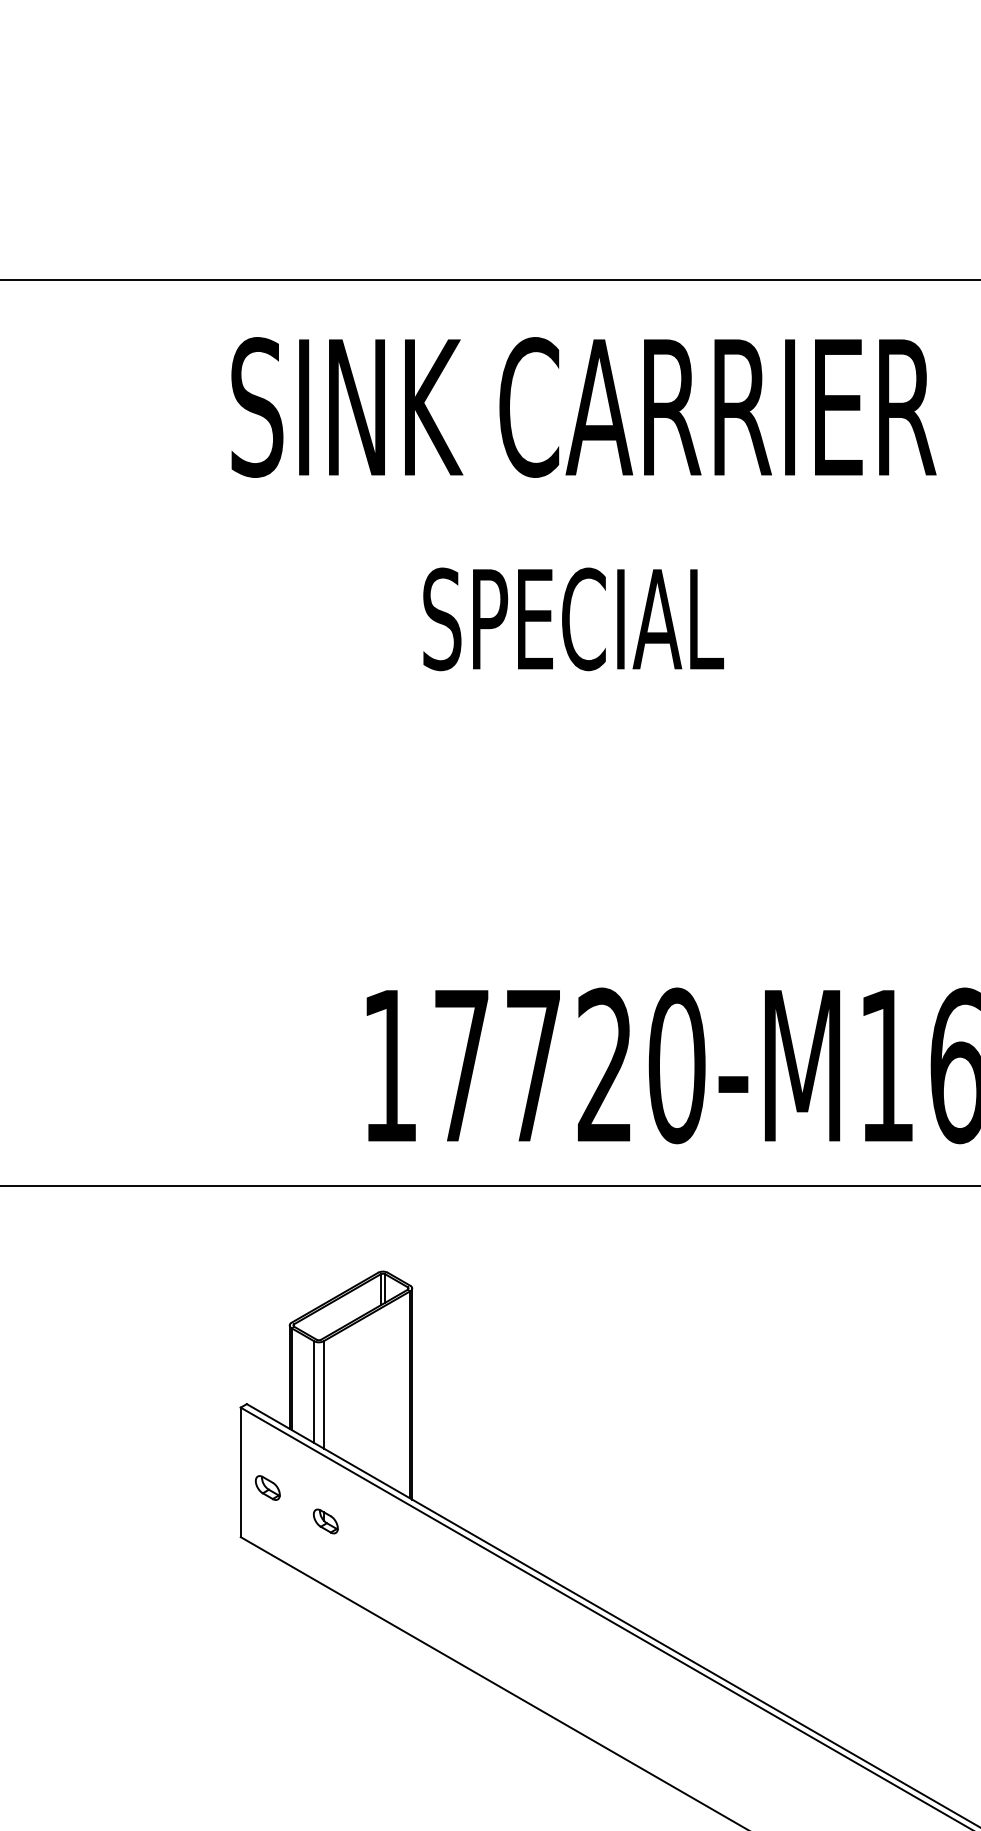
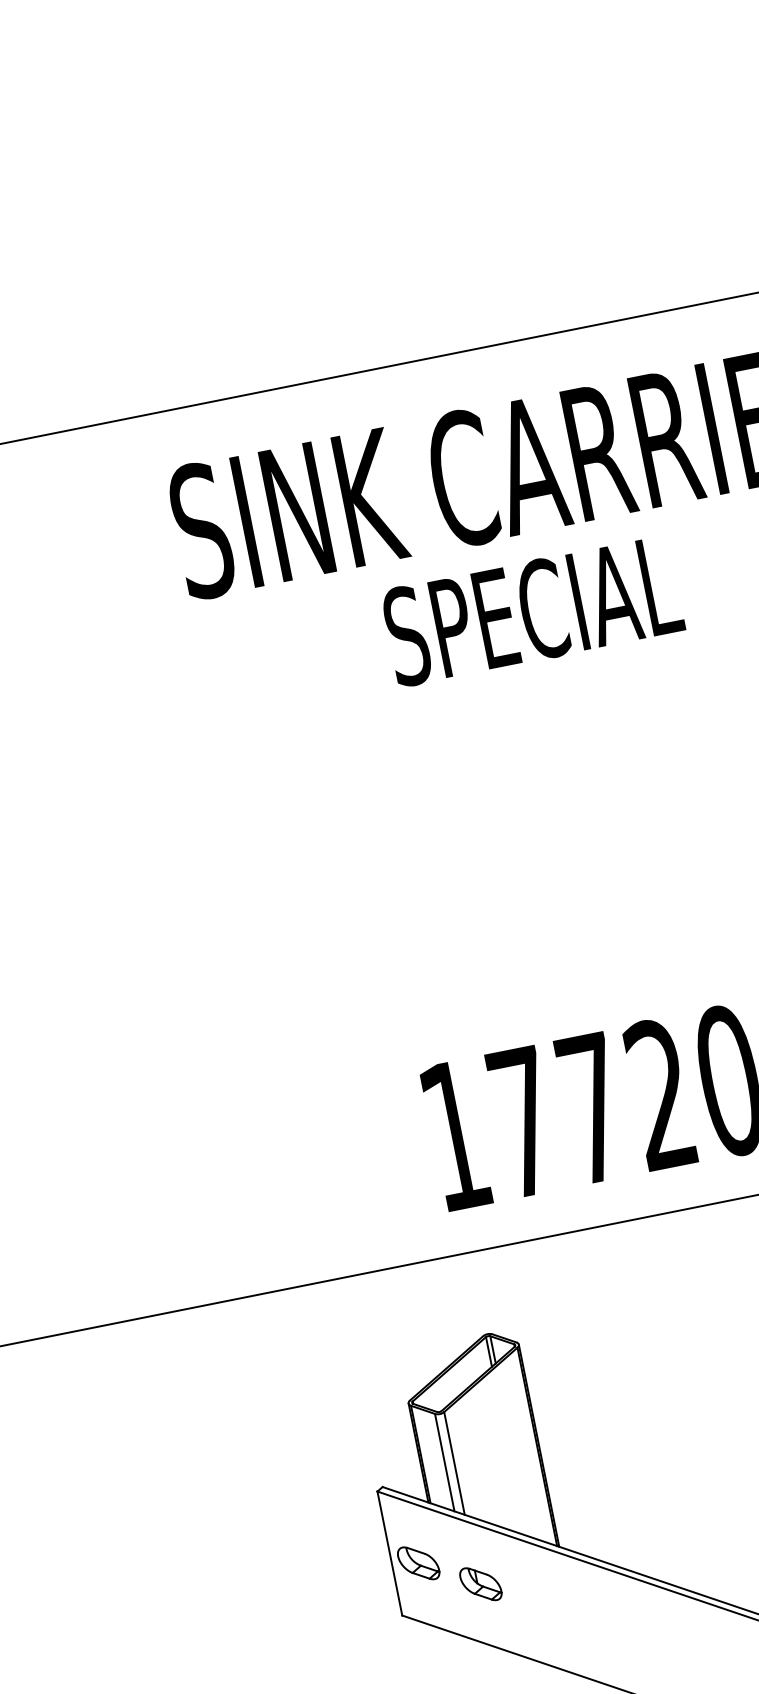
text: (573, 619) -> (532, 611), moved
part: (267, 1487) -> (418, 1562), size x1.6
part: (325, 1521) -> (480, 1584), size x1.6

